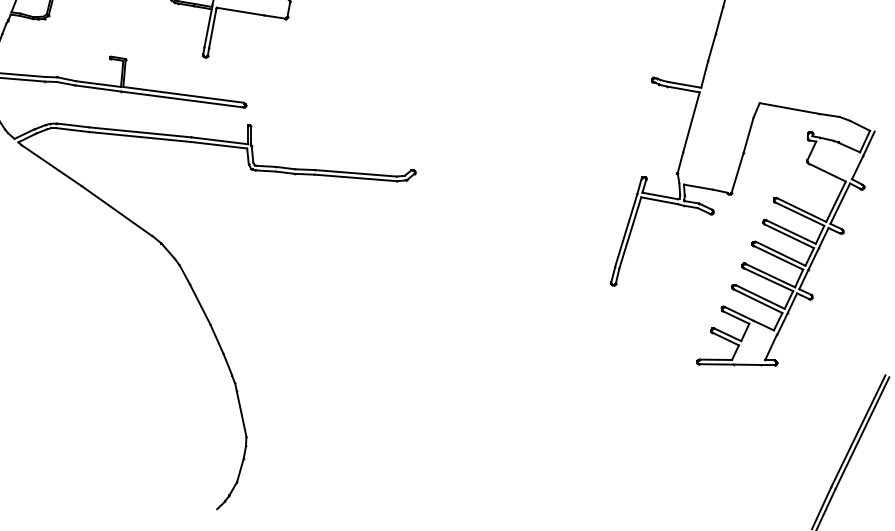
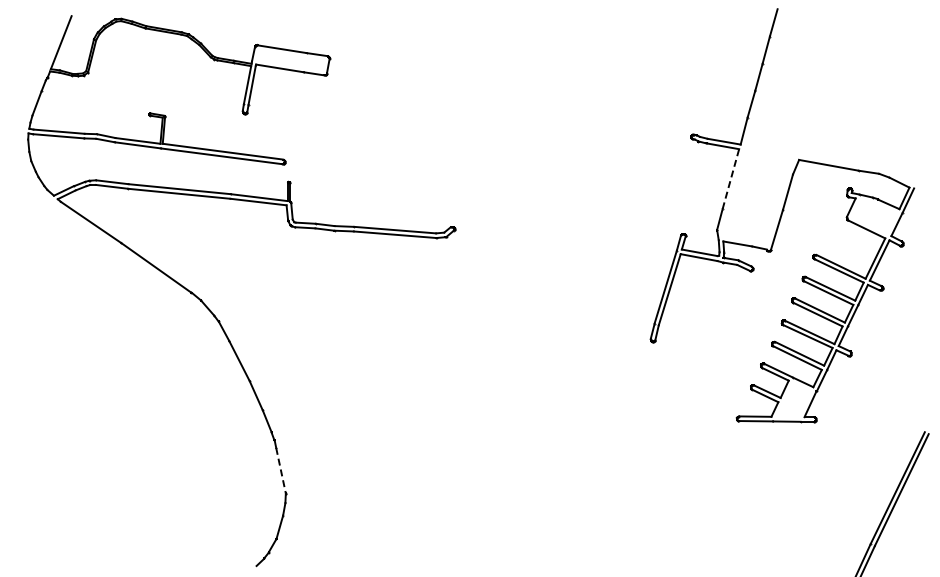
line: (692, 121) -> (731, 178), solid -> dashed
line: (242, 414) -> (281, 471), solid -> dashed

